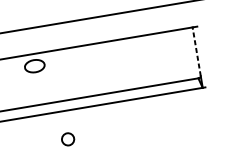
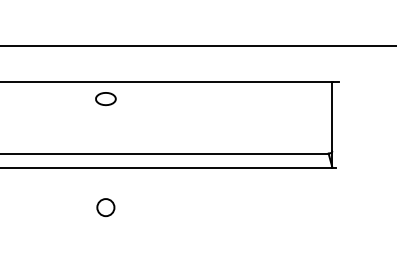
line: (196, 51) -> (332, 116), dashed -> solid
part: (34, 65) -> (105, 98), size x0.71
circle: (67, 139) -> (105, 207), moved

